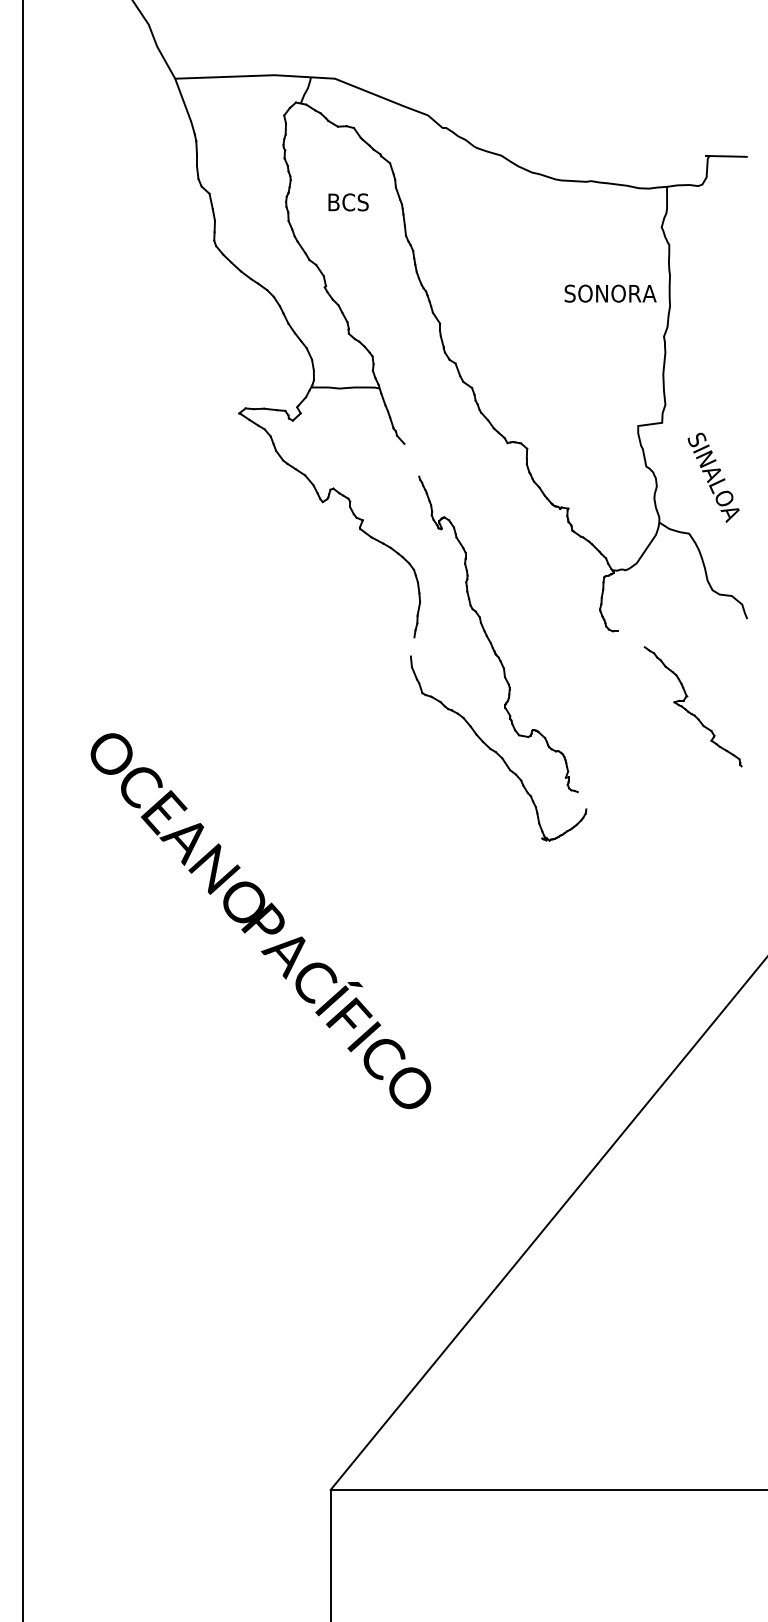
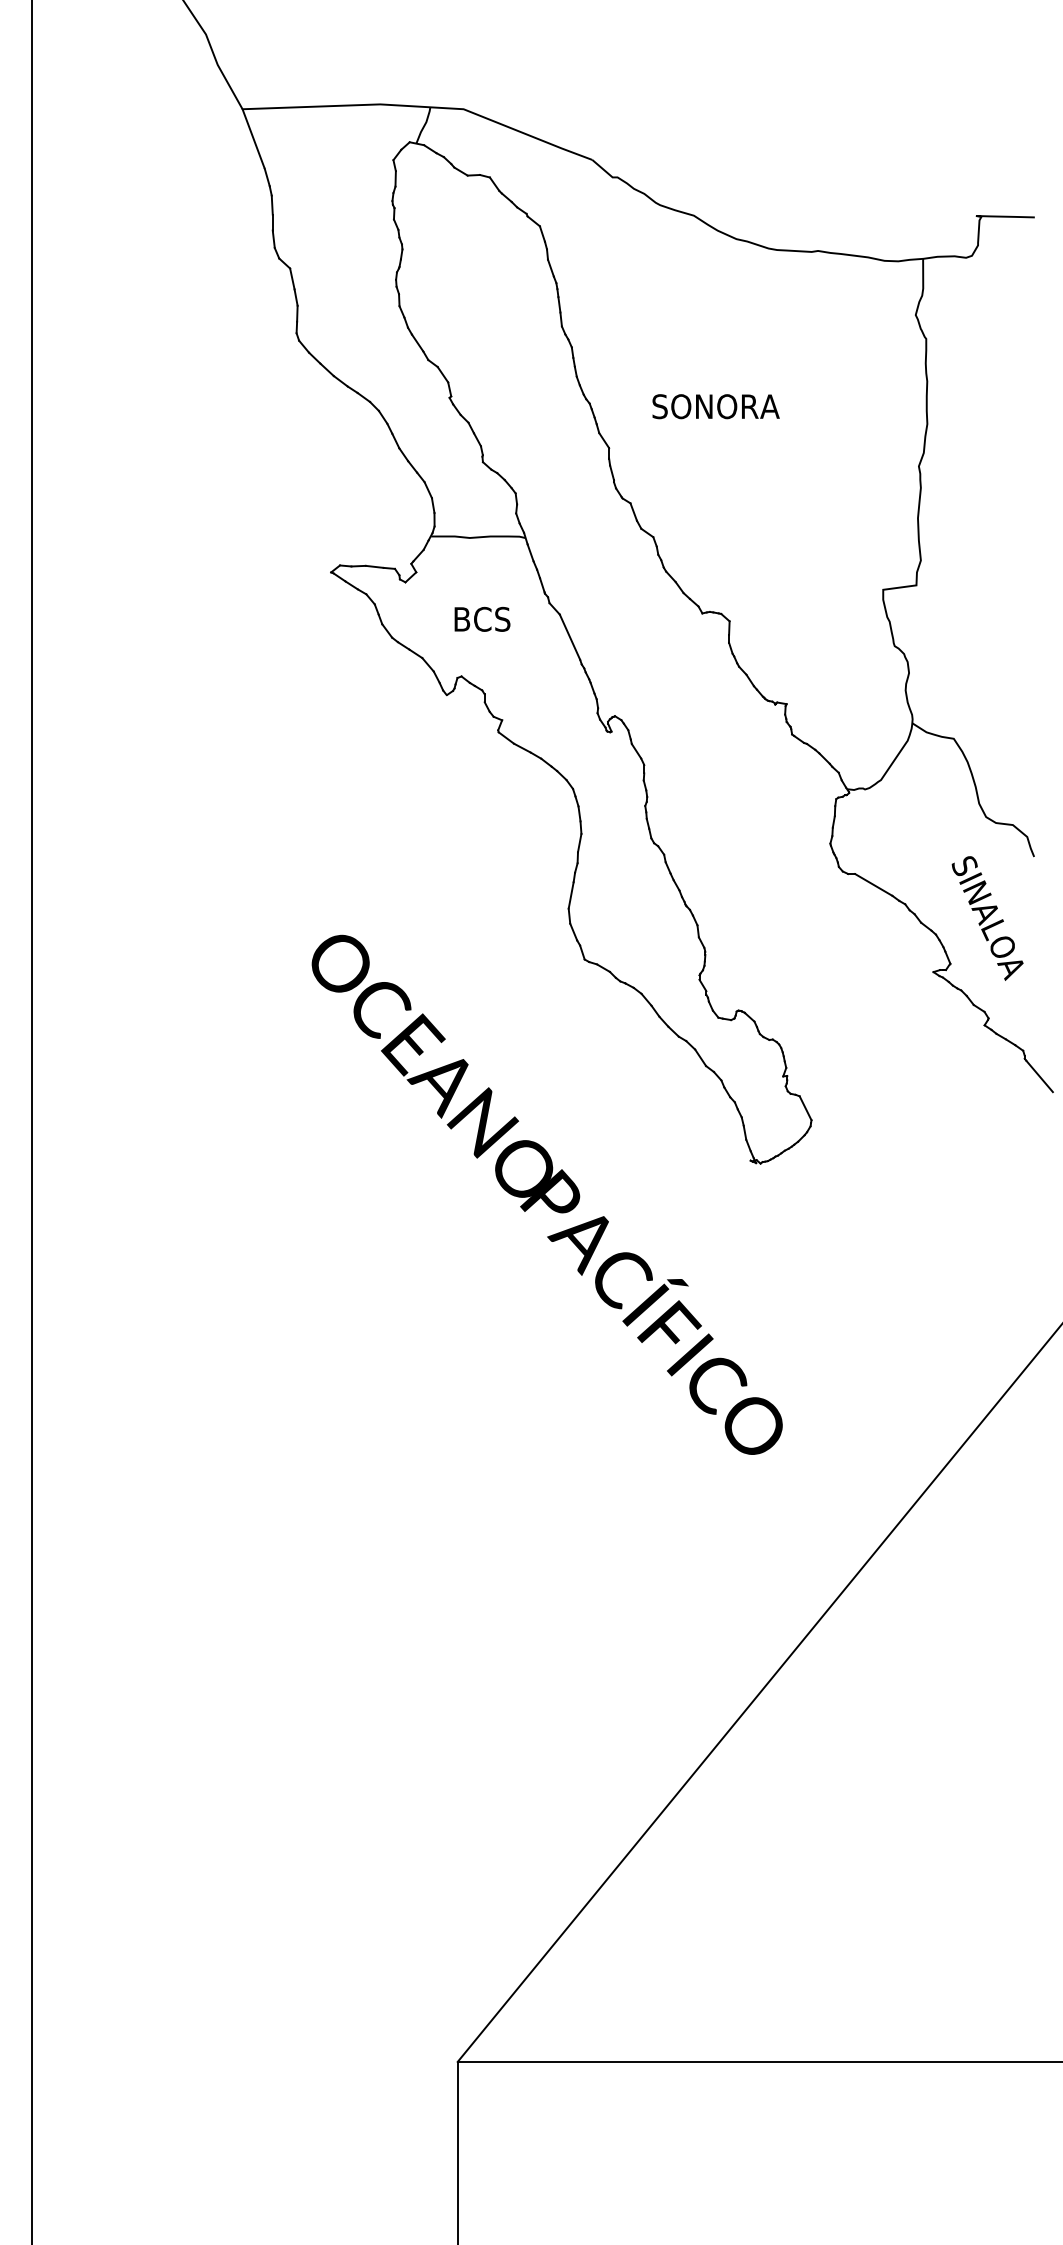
text: (348, 201) -> (482, 618), moved
text: (610, 293) -> (715, 406), moved
line: (411, 459) -> (569, 636), added
text: (713, 477) -> (987, 918), moved
line: (631, 638) -> (873, 884), added
line: (412, 646) -> (570, 895), added
line: (751, 777) -> (1039, 1076), added
line: (582, 800) -> (805, 1108), added
text: (260, 920) -> (546, 1194), moved

